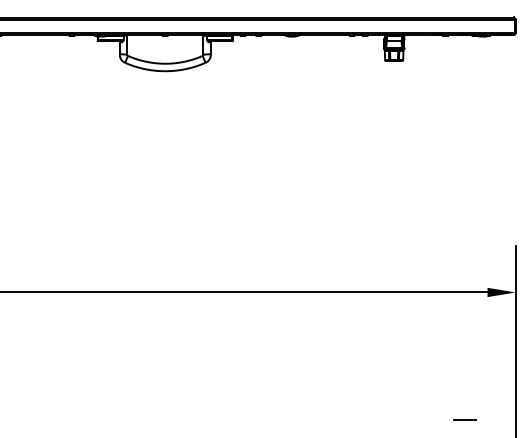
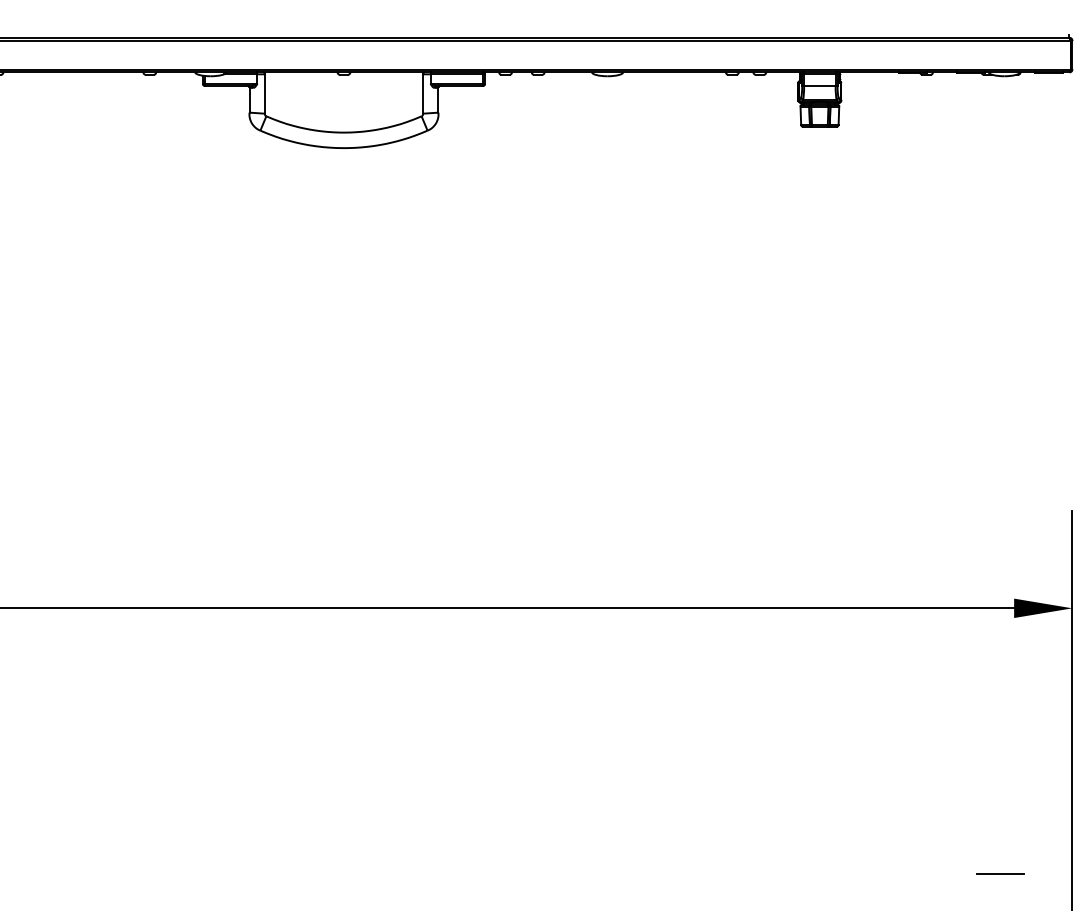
line: (464, 419) -> (999, 872), moved

